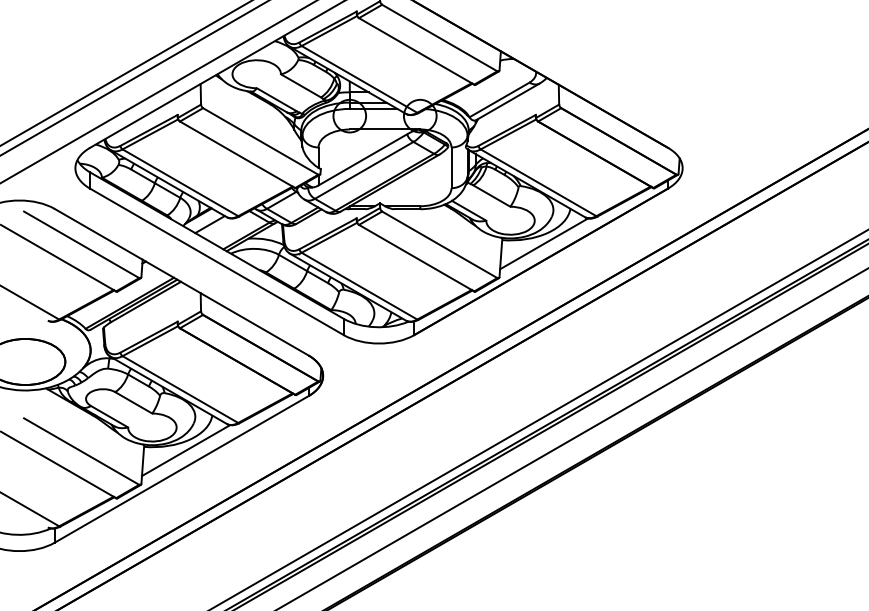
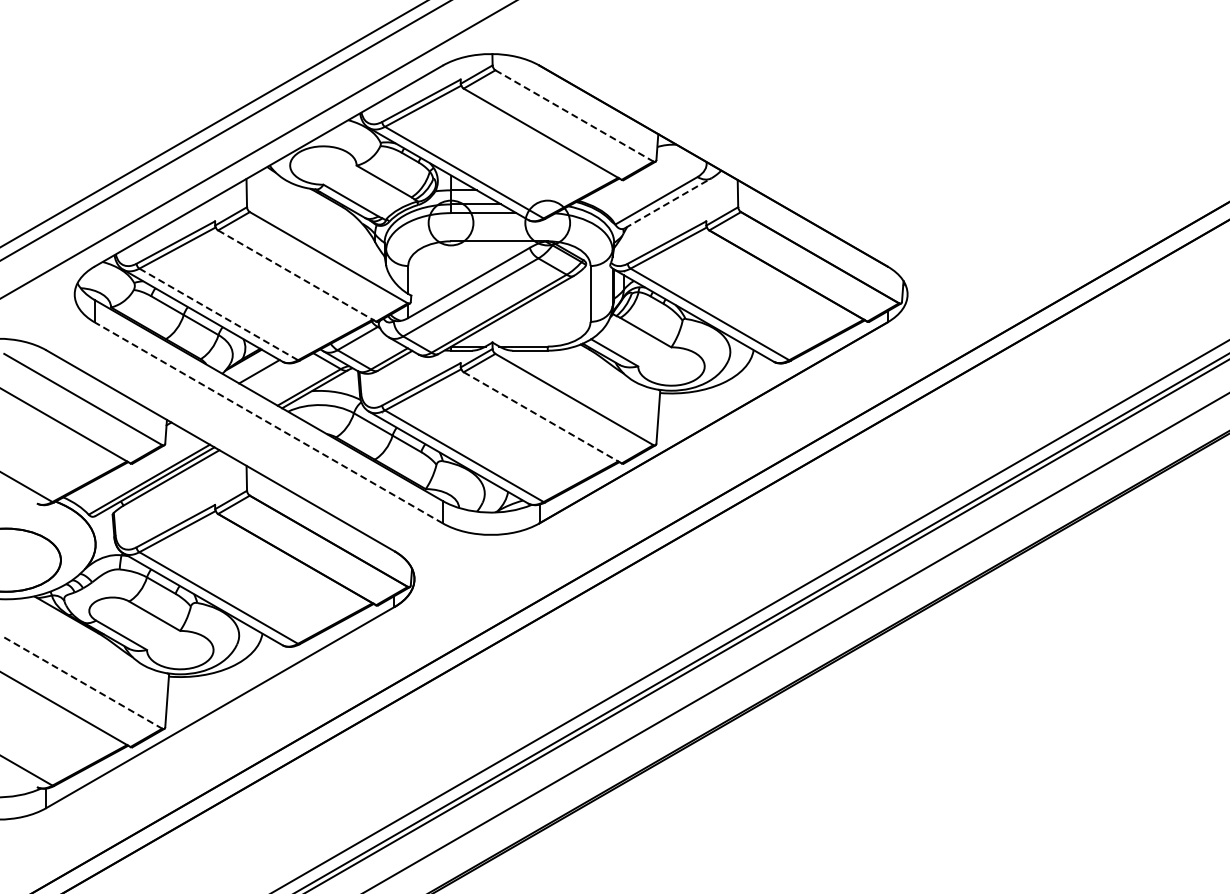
line: (439, 38) -> (574, 116), solid -> dashed
line: (508, 101) -> (668, 203), solid -> dashed
line: (237, 155) -> (297, 276), solid -> dashed
line: (180, 182) -> (218, 314), solid -> dashed
line: (544, 244) -> (717, 398), removed
line: (417, 258) -> (543, 418), solid -> dashed
line: (216, 261) -> (268, 422), solid -> dashed
line: (186, 450) -> (226, 681), removed
line: (81, 451) -> (83, 683), solid -> dashed

